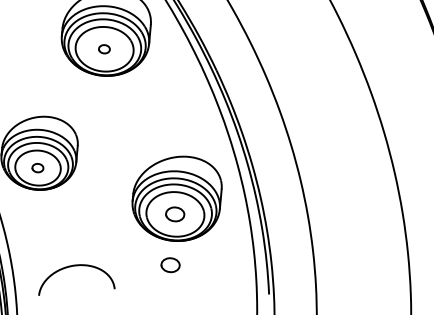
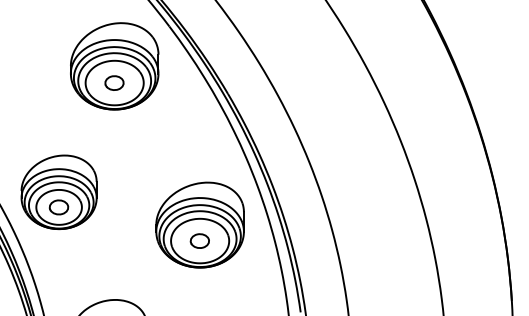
part: (104, 48) -> (114, 82), size x1.67
part: (37, 168) -> (58, 207), size x1.67
part: (170, 264) -> (199, 291), removed

